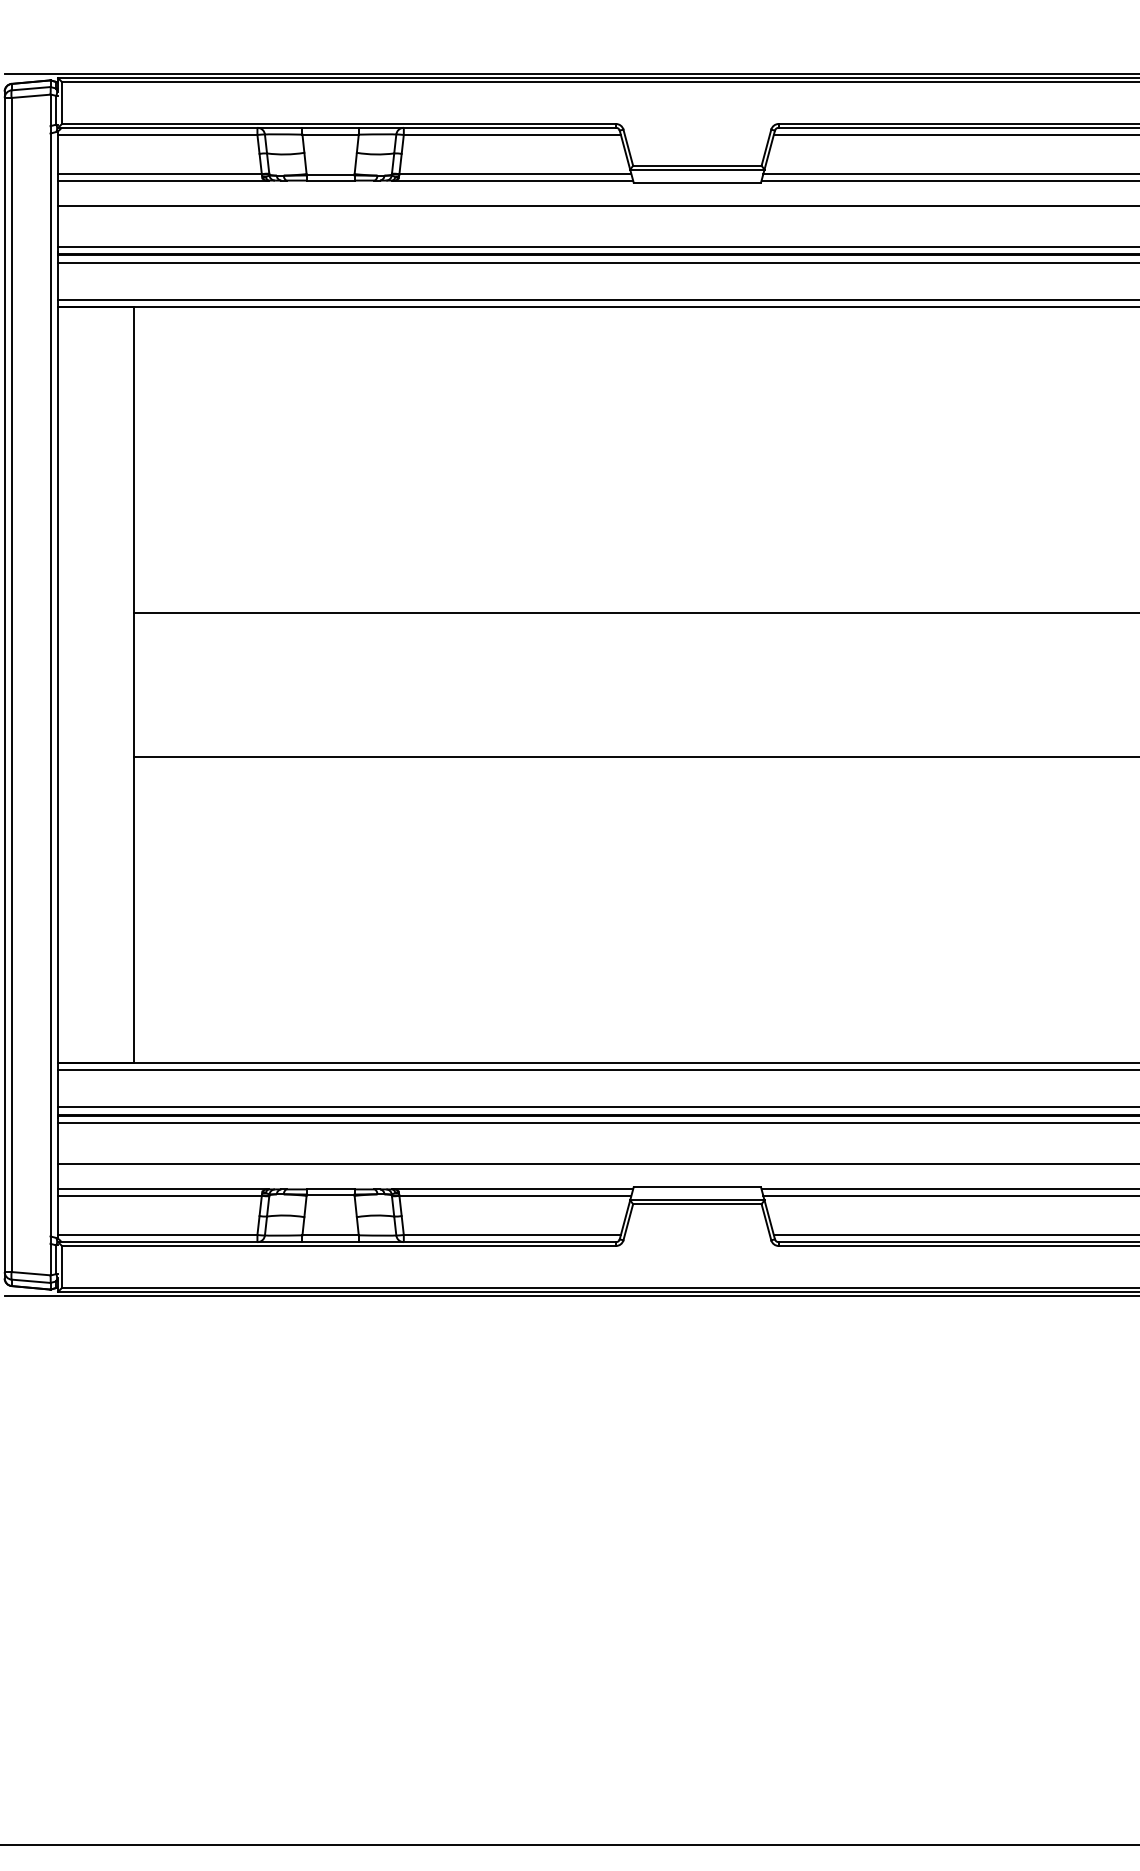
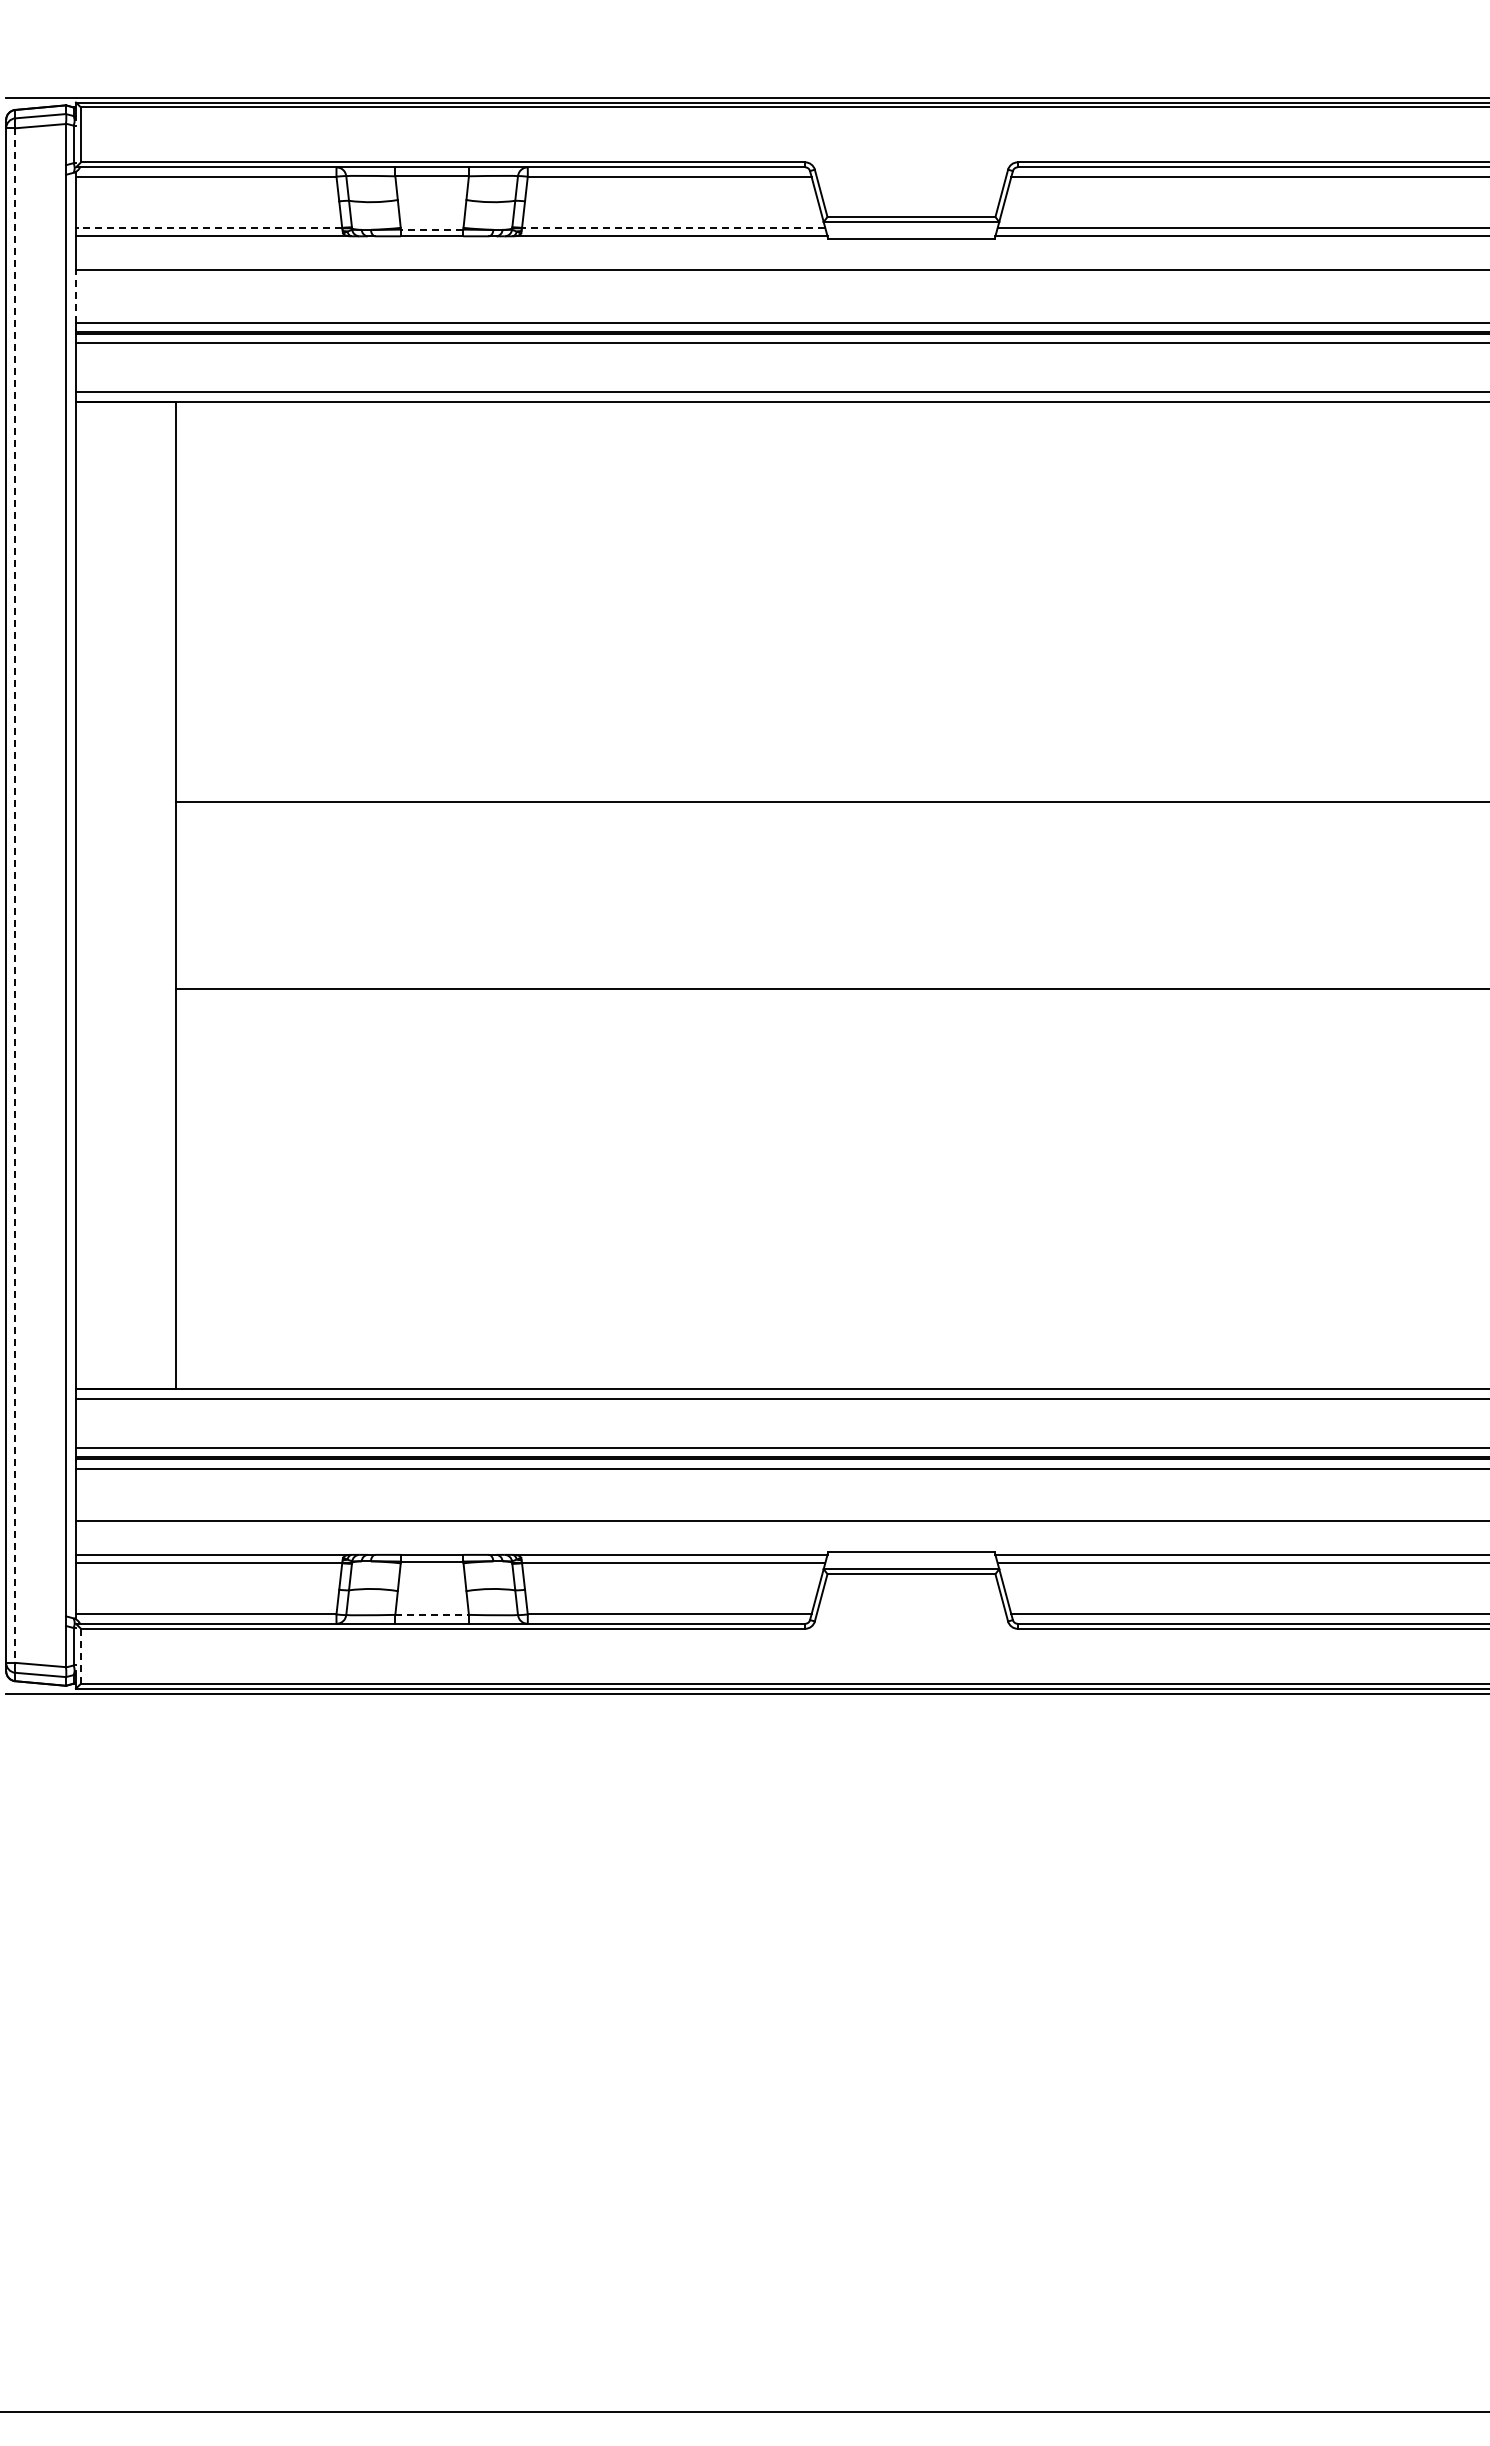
line: (159, 173) -> (208, 227), solid -> dashed
line: (515, 173) -> (673, 227), solid -> dashed
line: (330, 175) -> (431, 229), solid -> dashed
line: (58, 225) -> (76, 295), solid -> dashed
line: (11, 685) -> (15, 896), solid -> dashed
line: (330, 1235) -> (432, 1614), solid -> dashed
line: (62, 1267) -> (81, 1656), solid -> dashed

